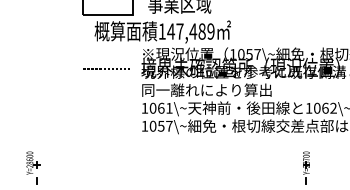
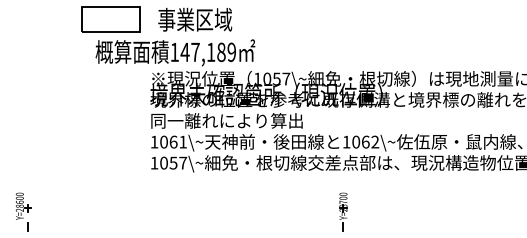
text: (192, 30) -> (210, 51), 147,489 -> 147,189
line: (107, 68) -> (110, 95), removed

